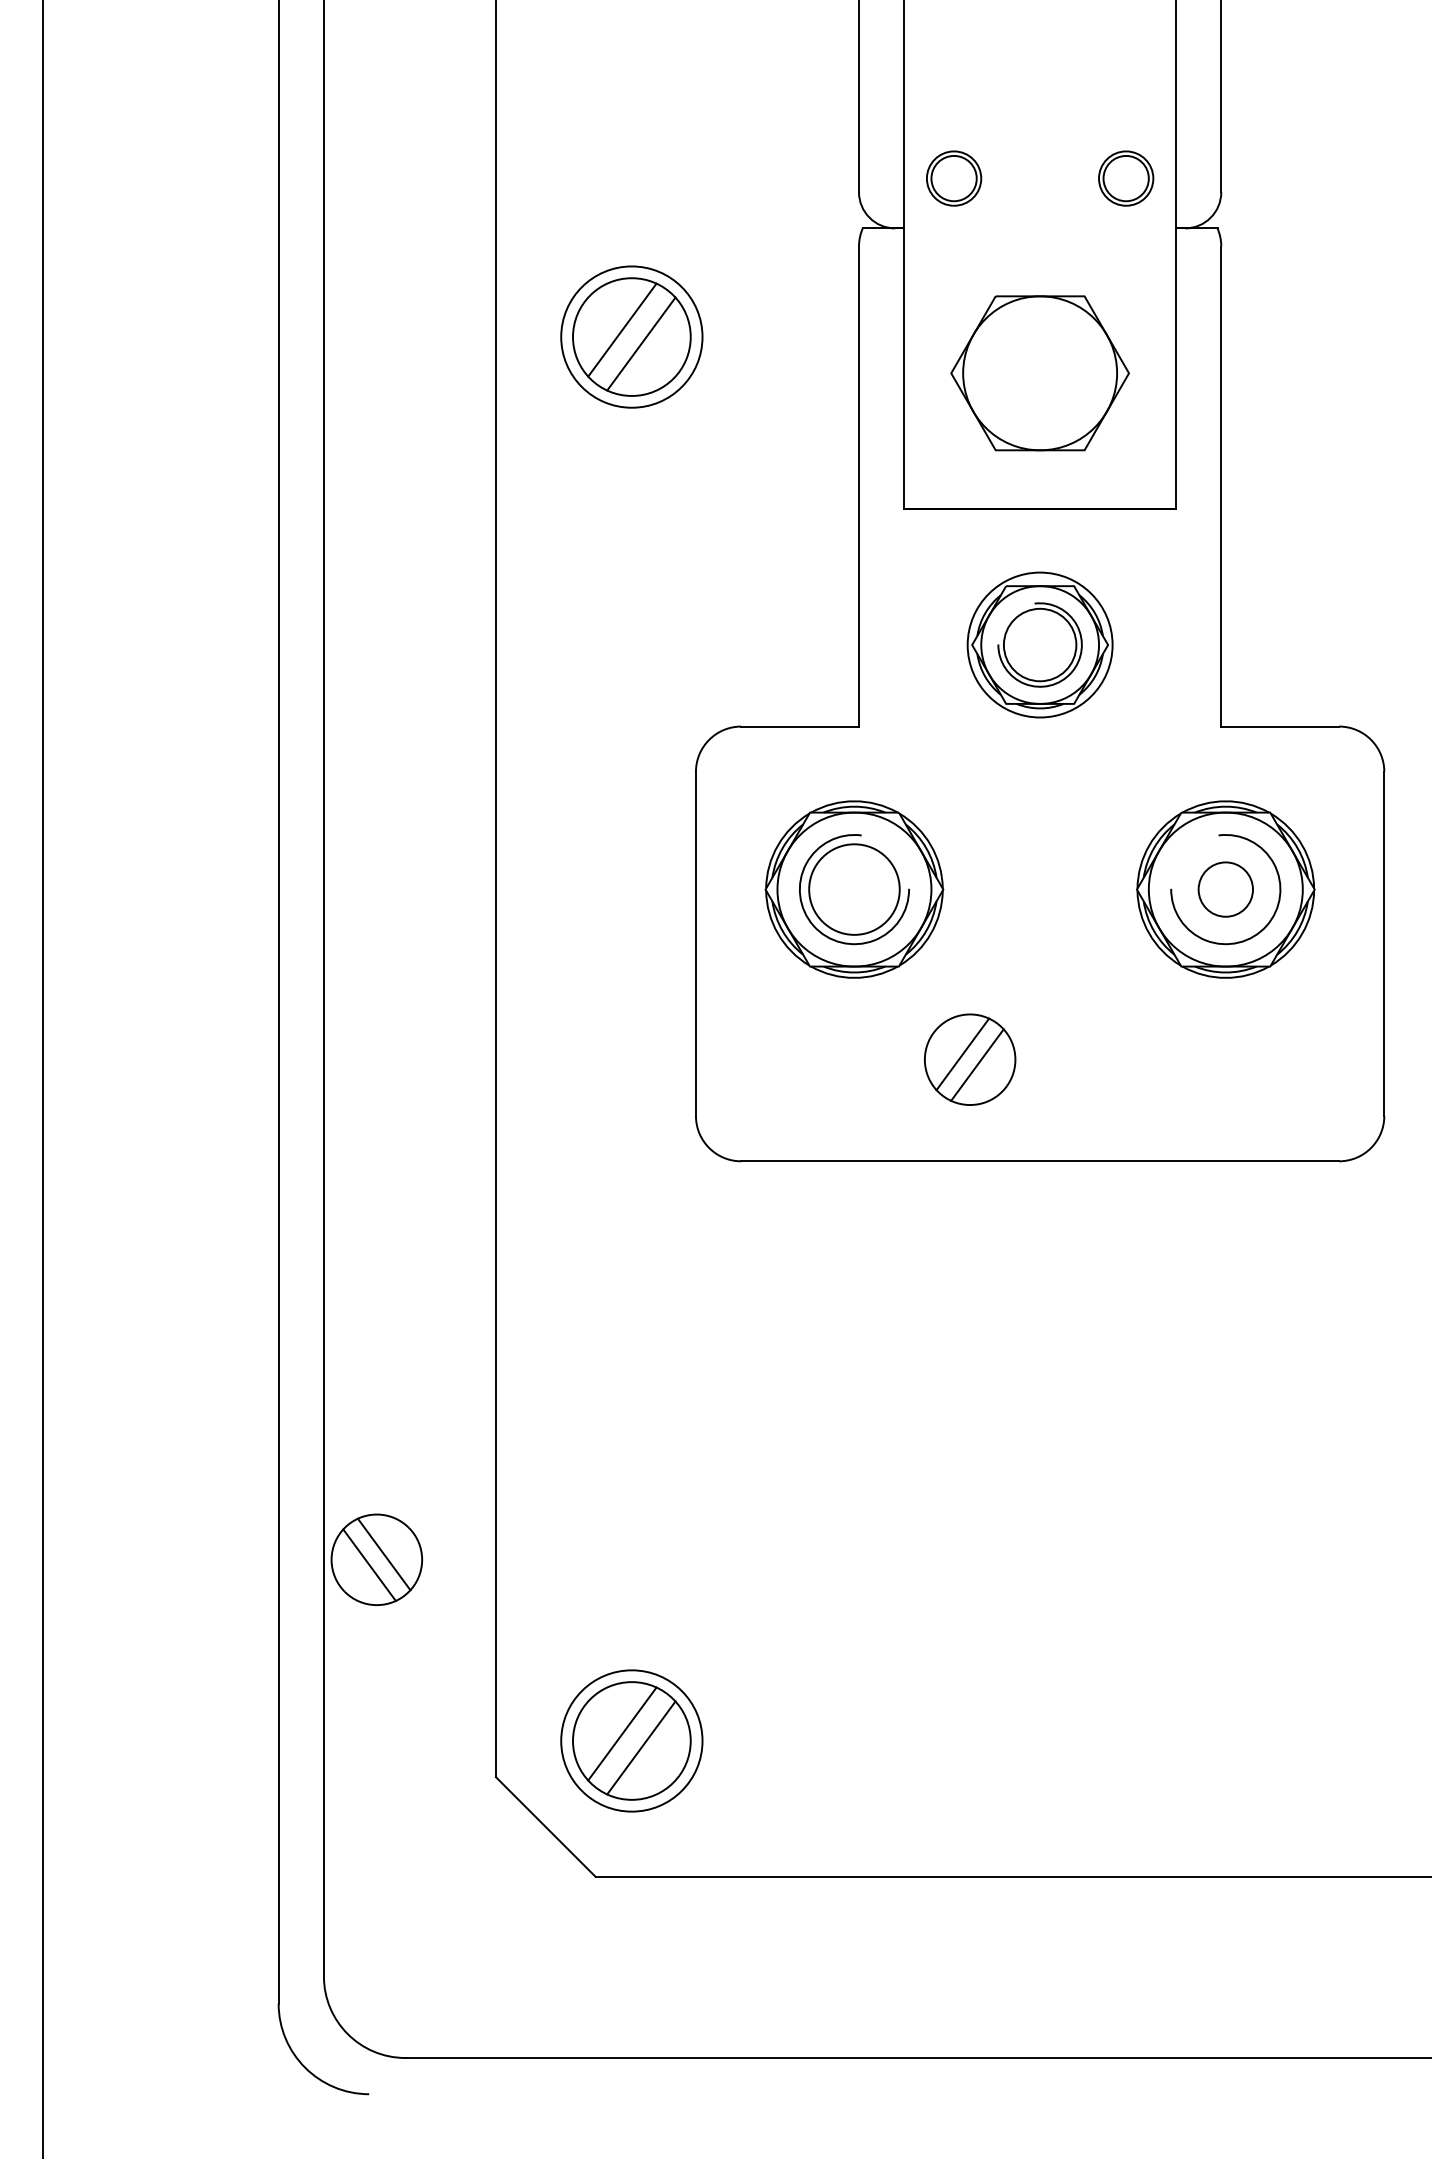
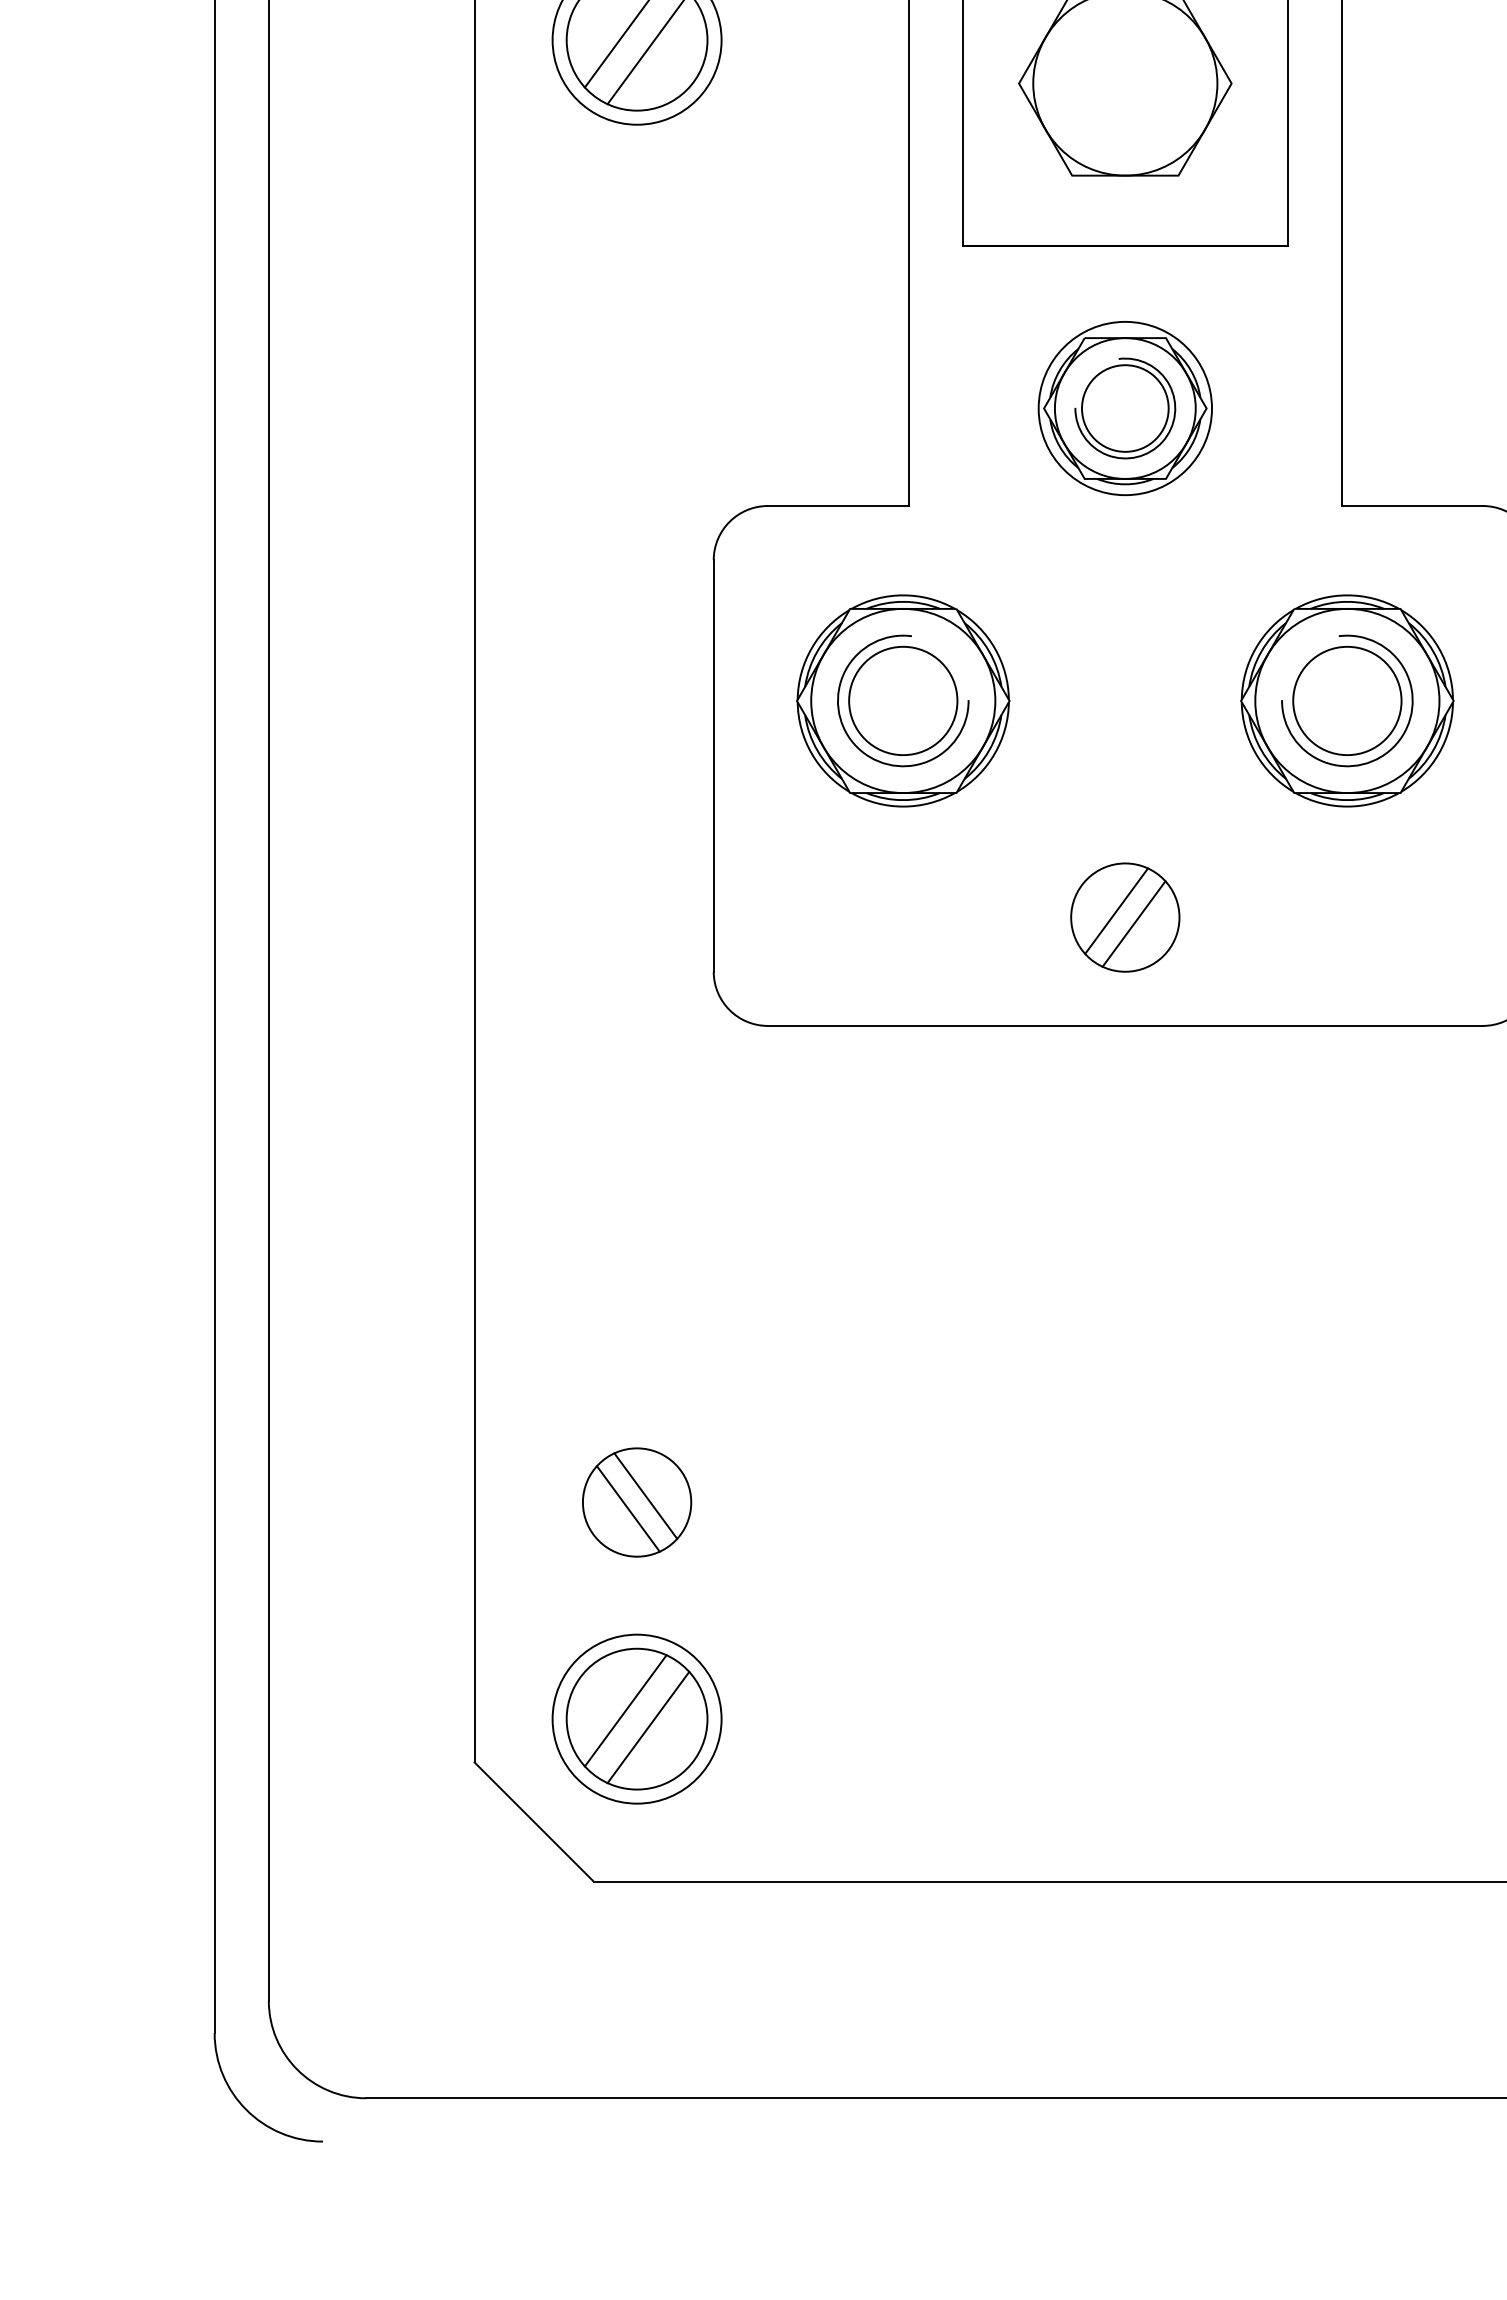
circle: (1225, 889) -> (1347, 700), size x1.67
part: (970, 1059) -> (1125, 917), moved
part: (376, 1559) -> (636, 1502), moved

